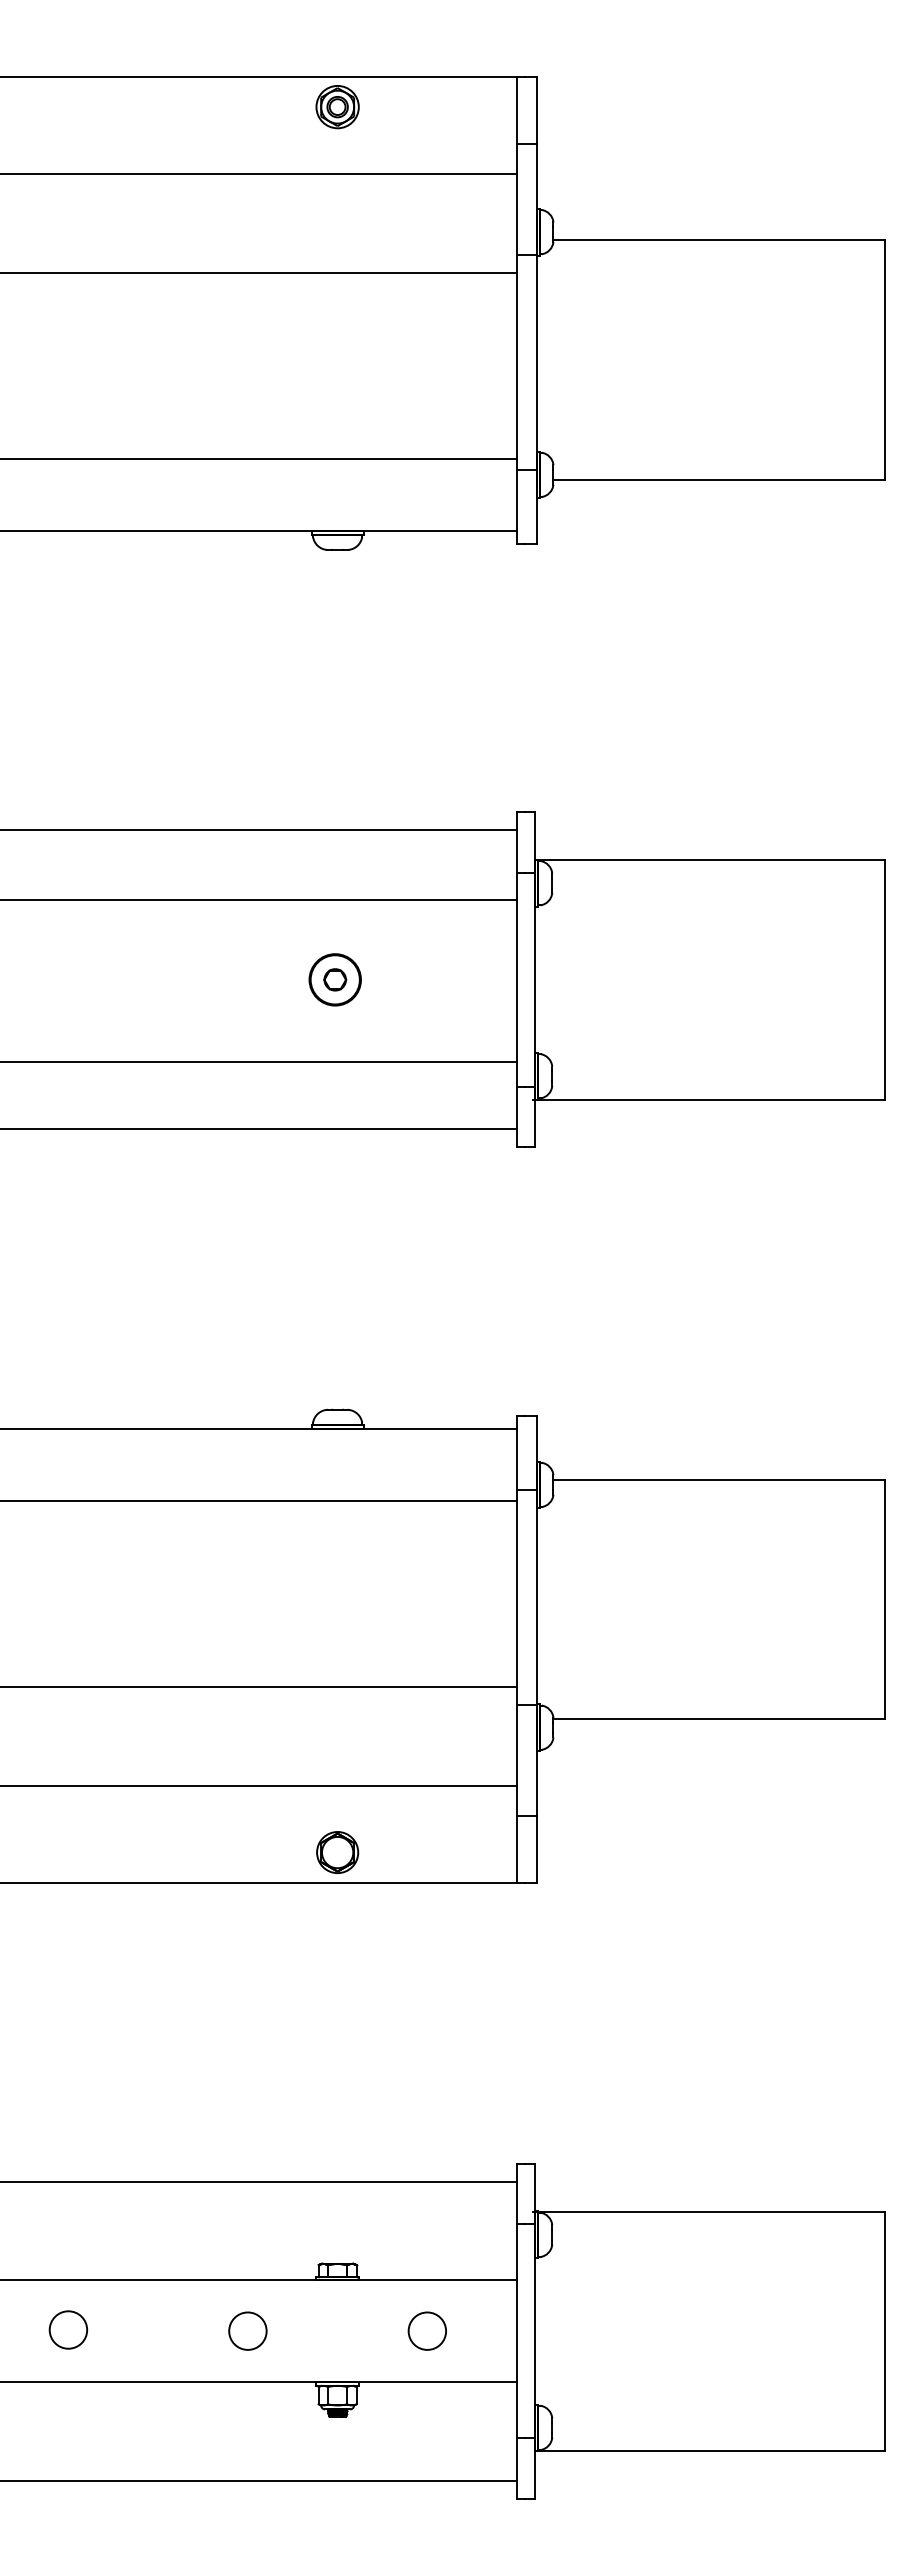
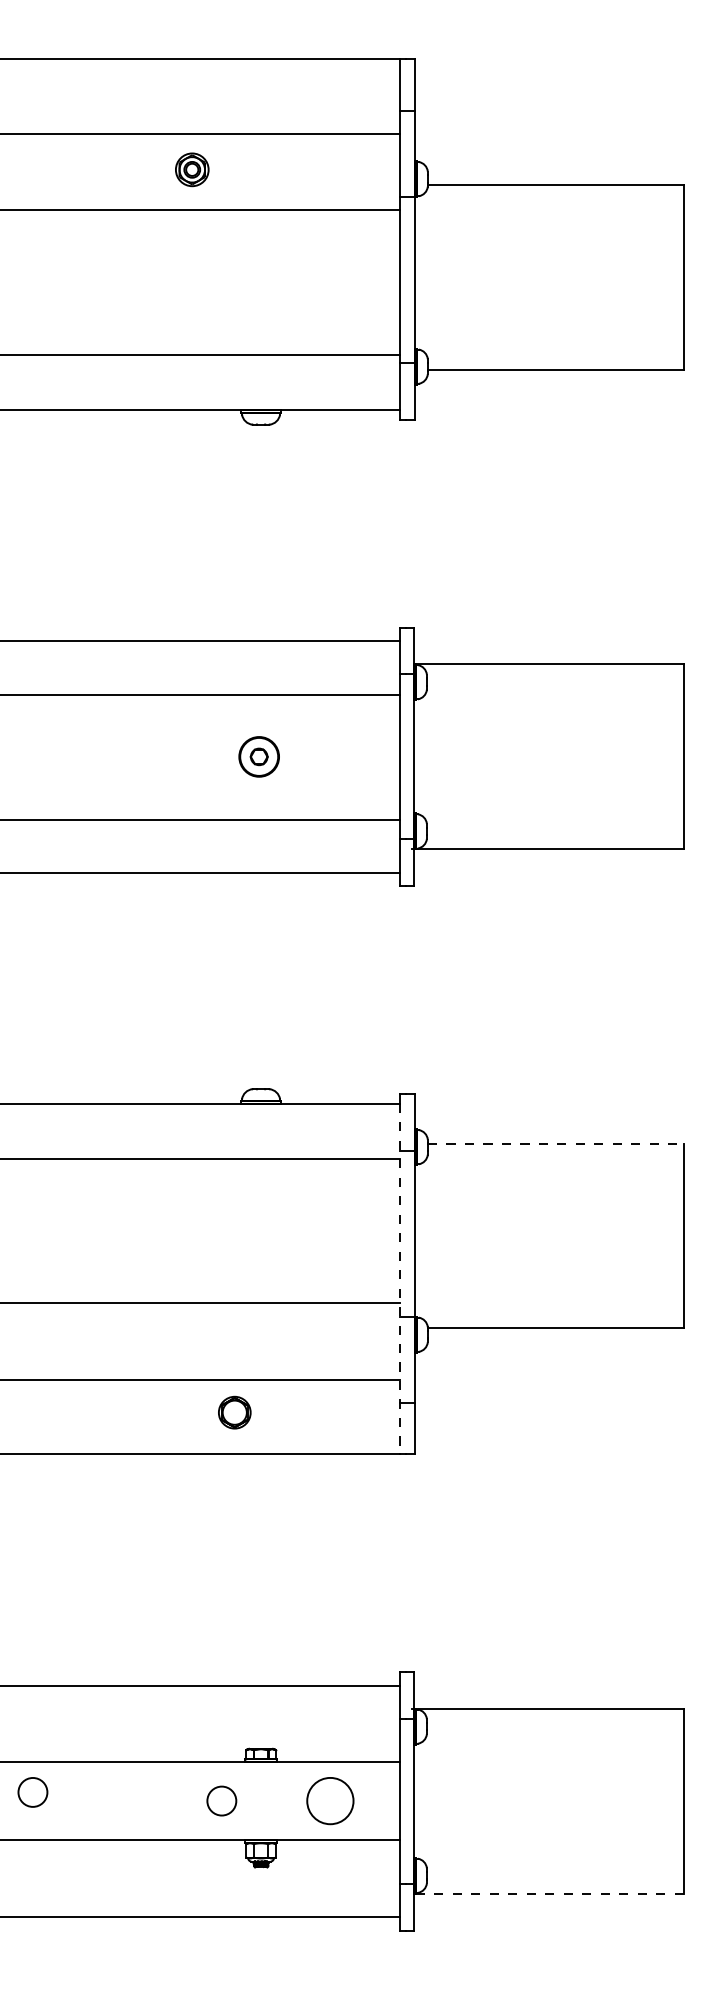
part: (337, 107) -> (192, 170), moved
line: (719, 1480) -> (556, 1143), solid -> dashed
line: (517, 1655) -> (400, 1278), solid -> dashed
part: (337, 1852) -> (234, 1412), moved
circle: (68, 2329) -> (32, 1792), moved
circle: (247, 2330) -> (221, 1800), moved
circle: (427, 2330) -> (330, 1800), size x1.6
line: (709, 2450) -> (548, 1893), solid -> dashed

